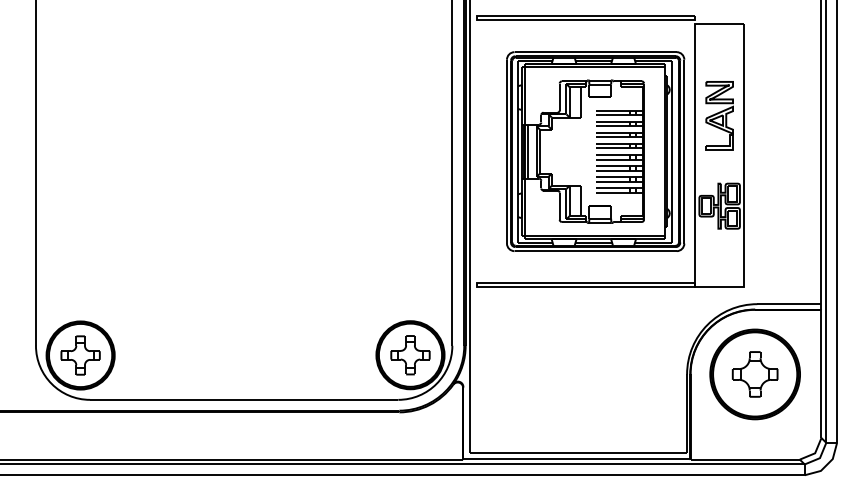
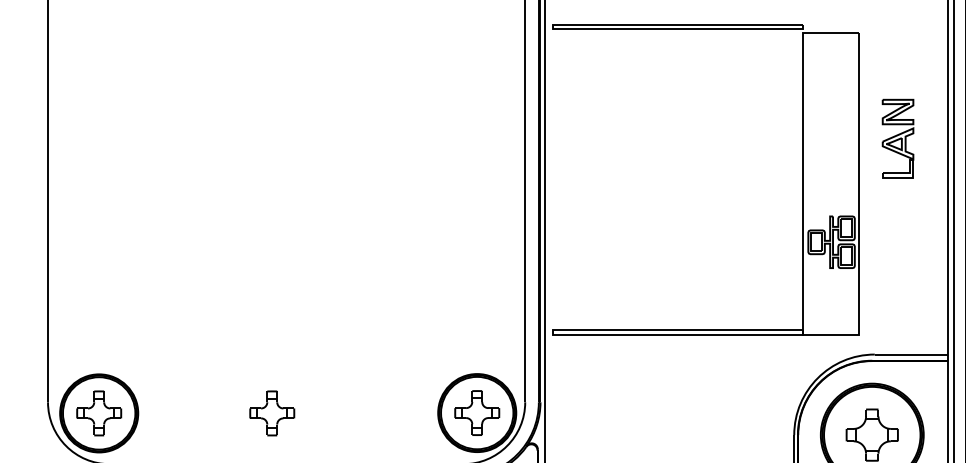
part: (719, 115) -> (897, 138), moved
part: (595, 151) -> (689, 179), removed
part: (231, 355) -> (272, 413), added

